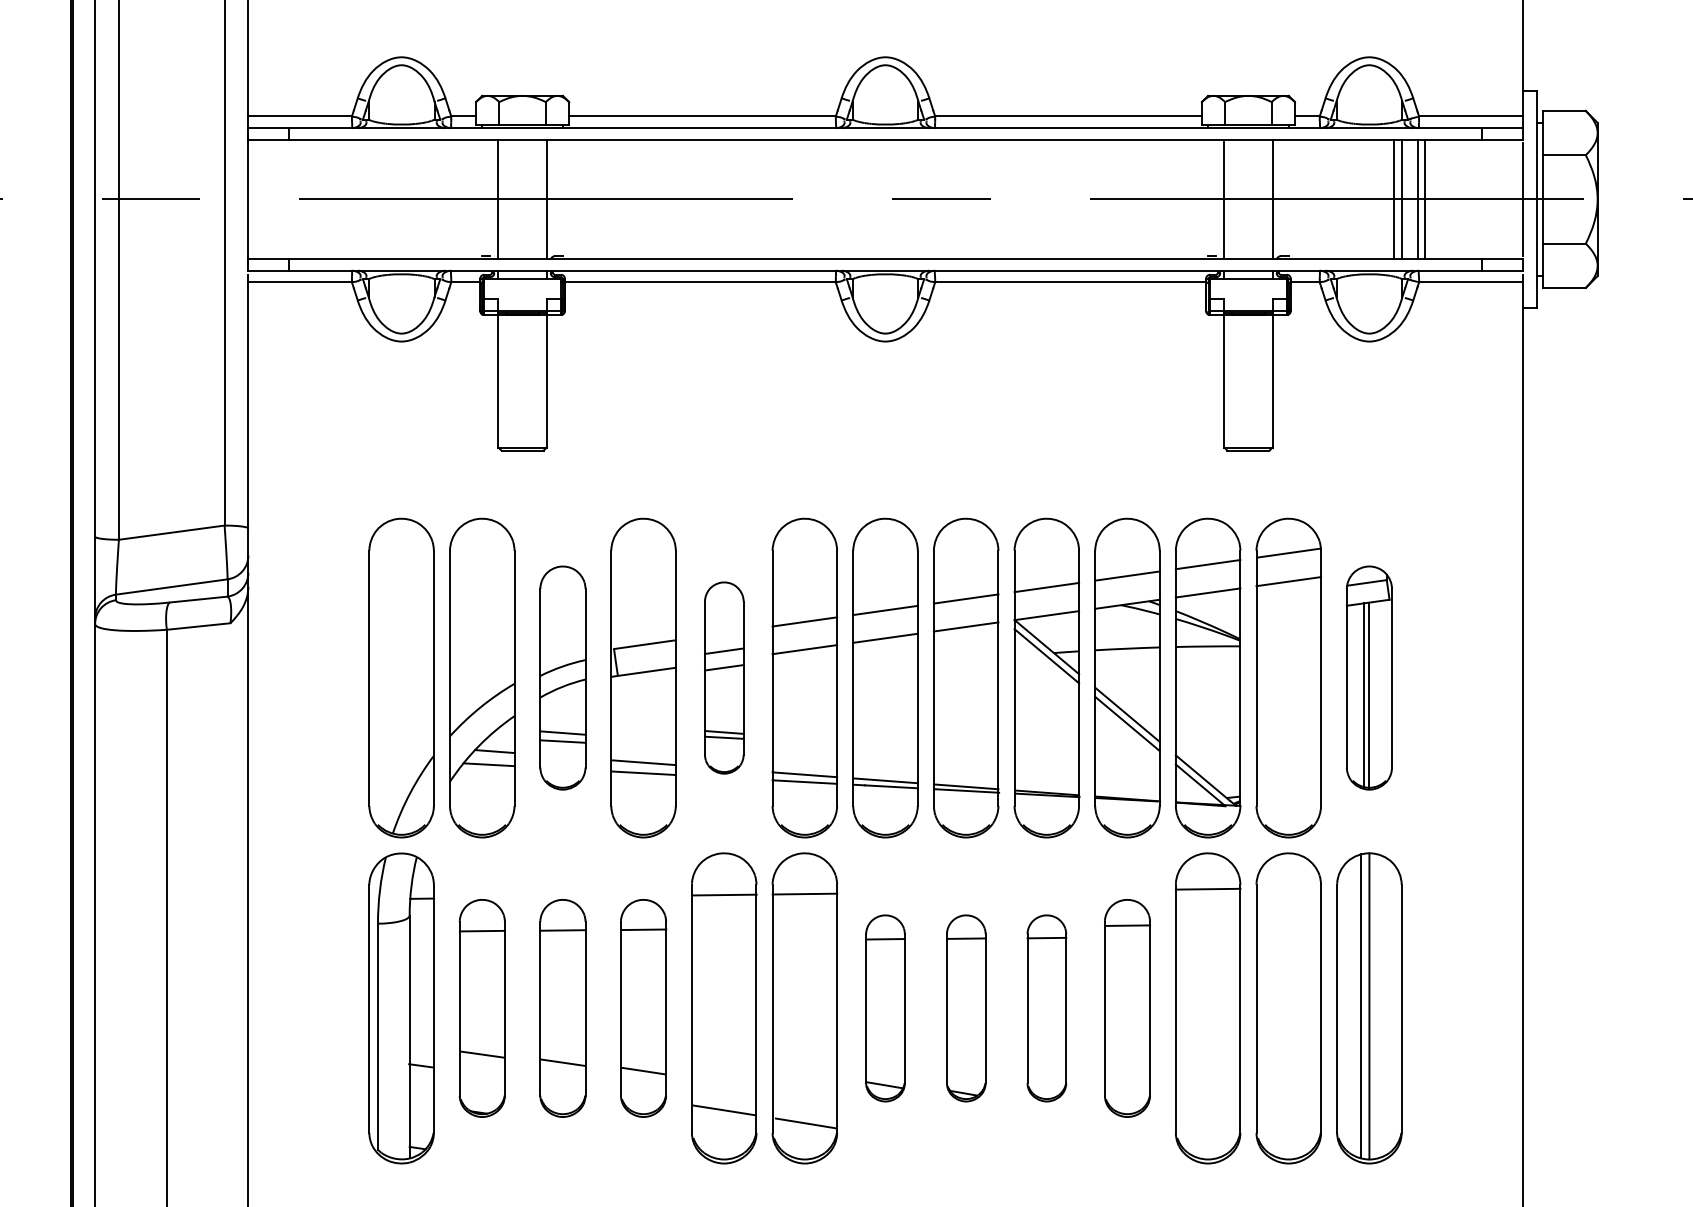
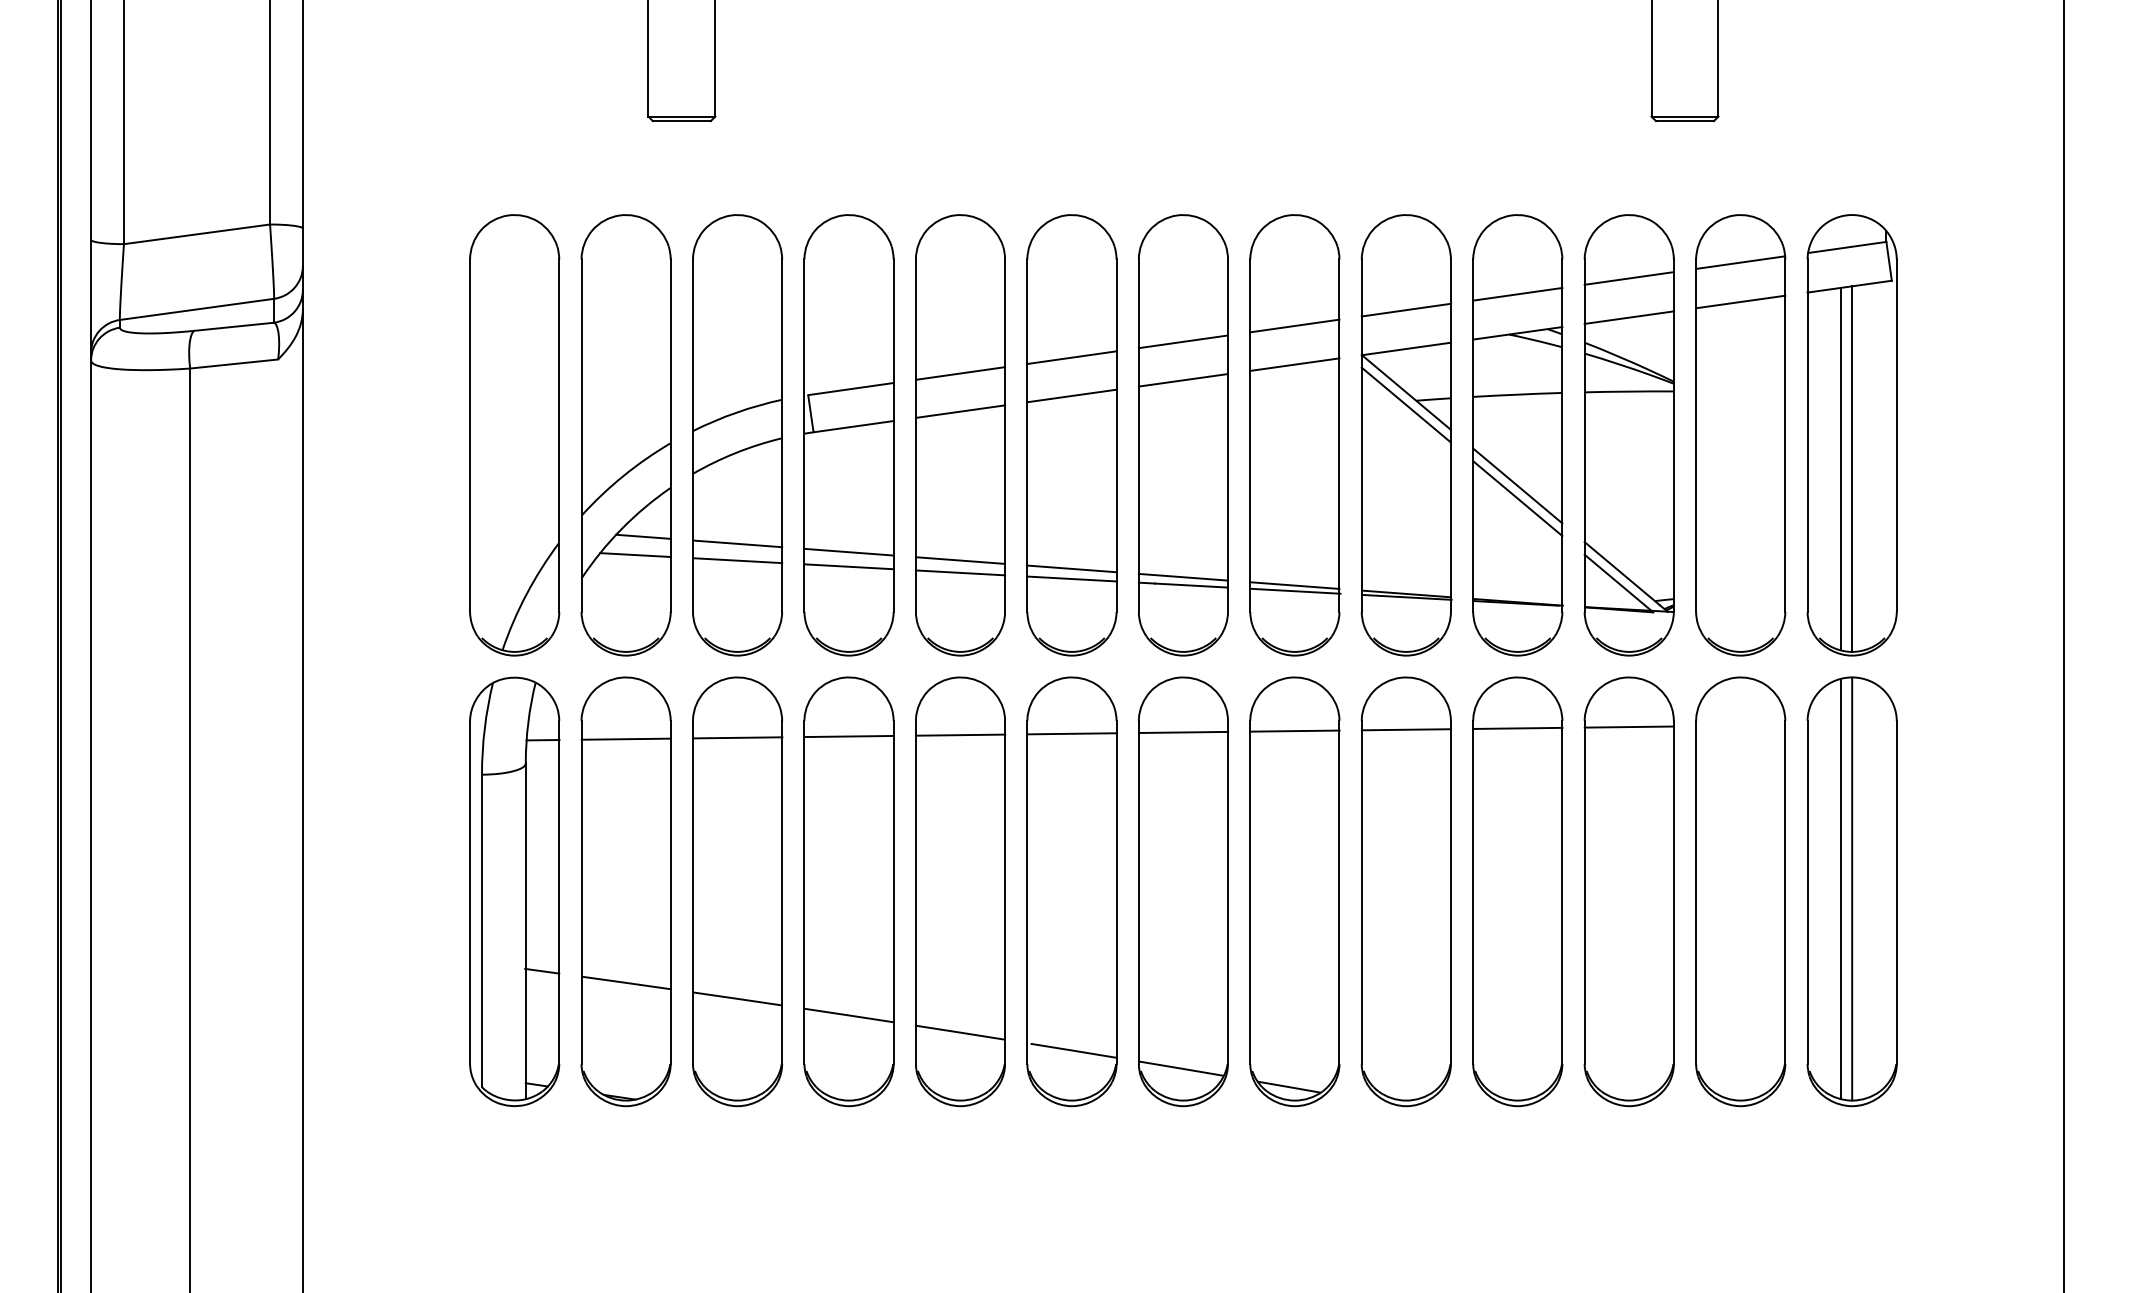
part: (562, 677) -> (737, 434), size x1.43
part: (724, 677) -> (960, 434), size x1.67
part: (1369, 677) -> (1852, 434), size x1.43
part: (482, 1008) -> (626, 891), size x1.43
part: (562, 1008) -> (737, 891), size x1.43
part: (643, 1008) -> (848, 891), size x1.43
part: (885, 1008) -> (1183, 891), size x1.67
part: (966, 1008) -> (1295, 891), size x1.67
part: (1046, 1008) -> (1405, 891), size x1.67
part: (1127, 1008) -> (1517, 891), size x1.43

